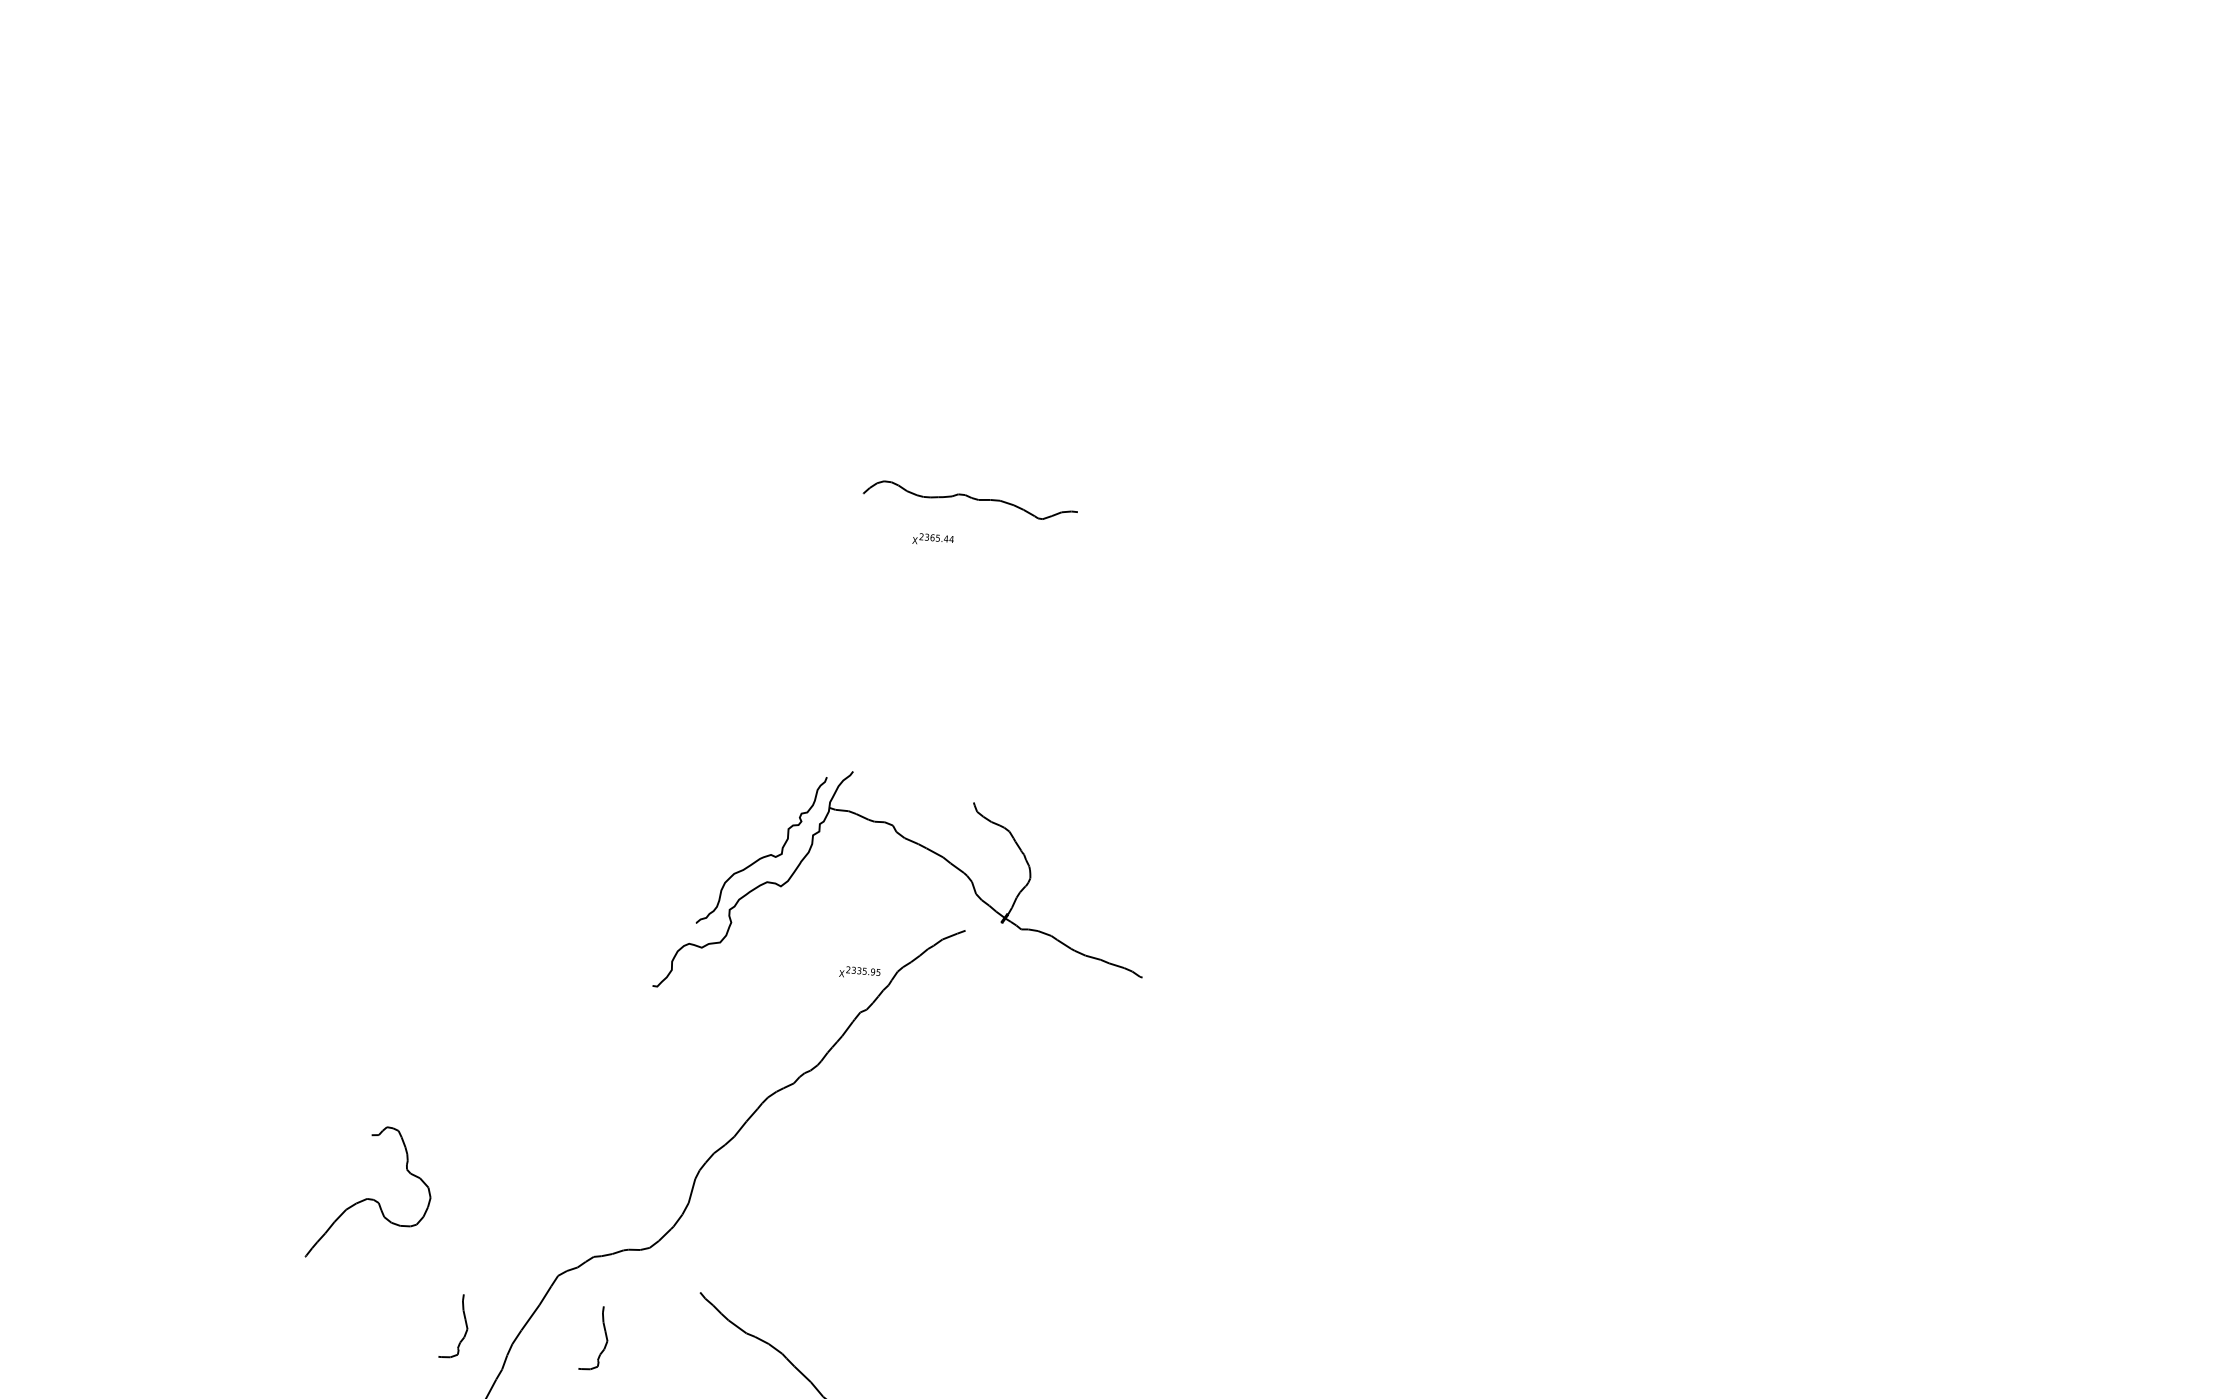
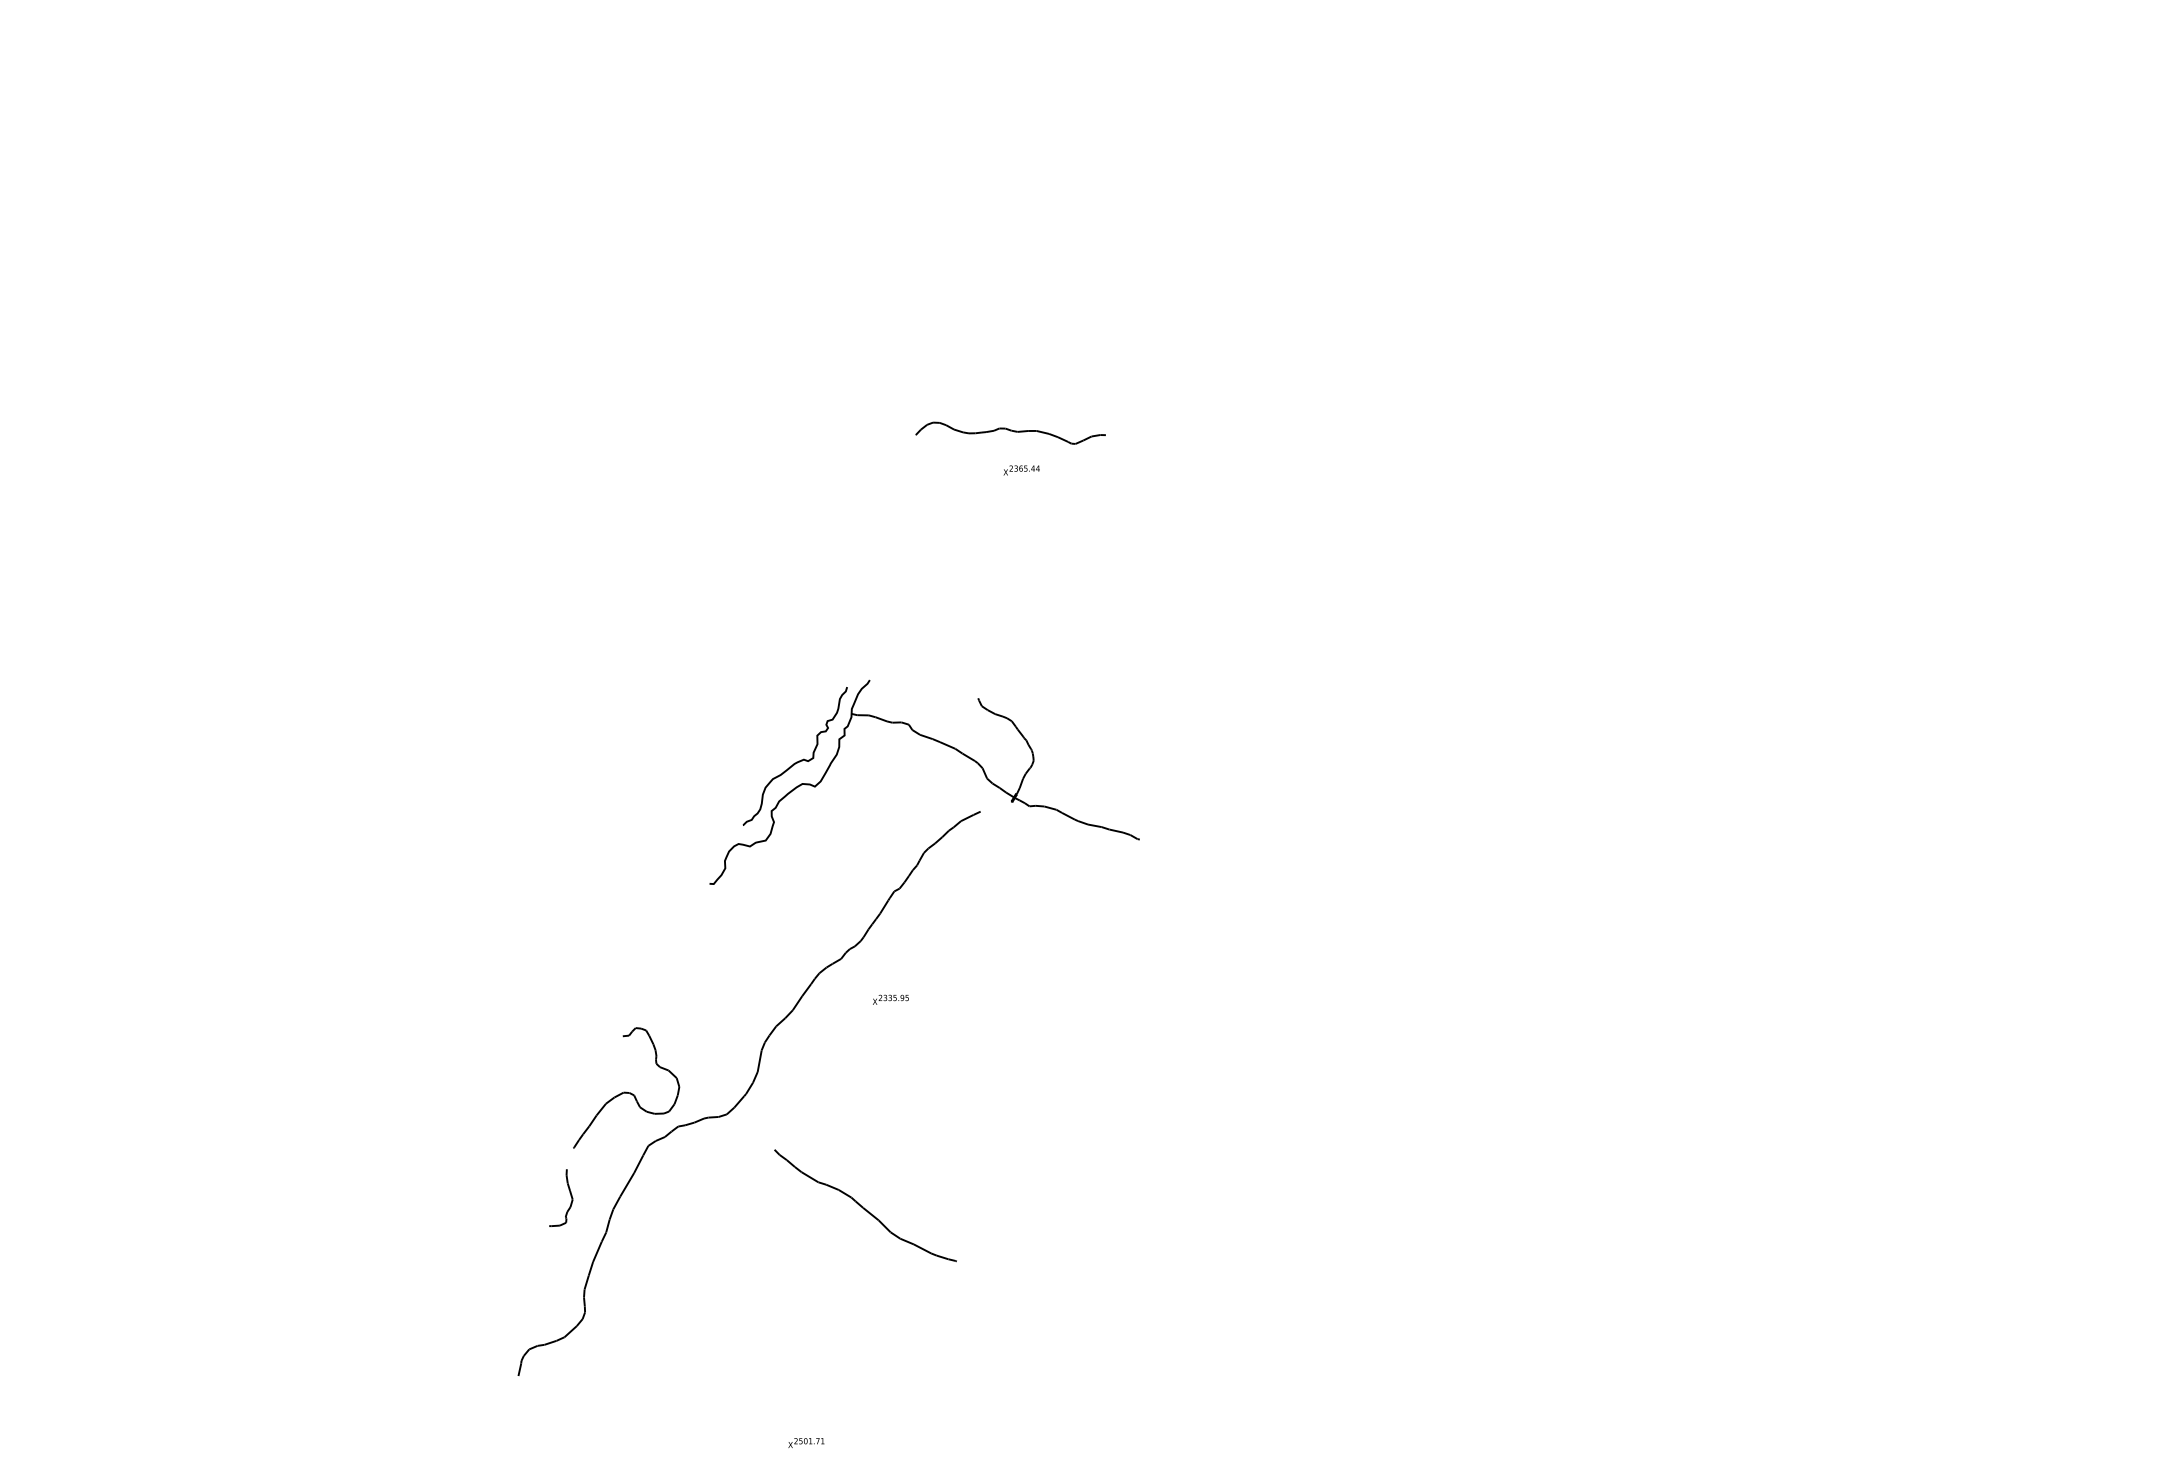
curve: (970, 498) -> (1010, 431), moved
text: (932, 539) -> (1021, 470), moved
text: (859, 972) -> (890, 999), moved
curve: (370, 1197) -> (626, 1091), moved
curve: (604, 1333) -> (693, 1193), removed

